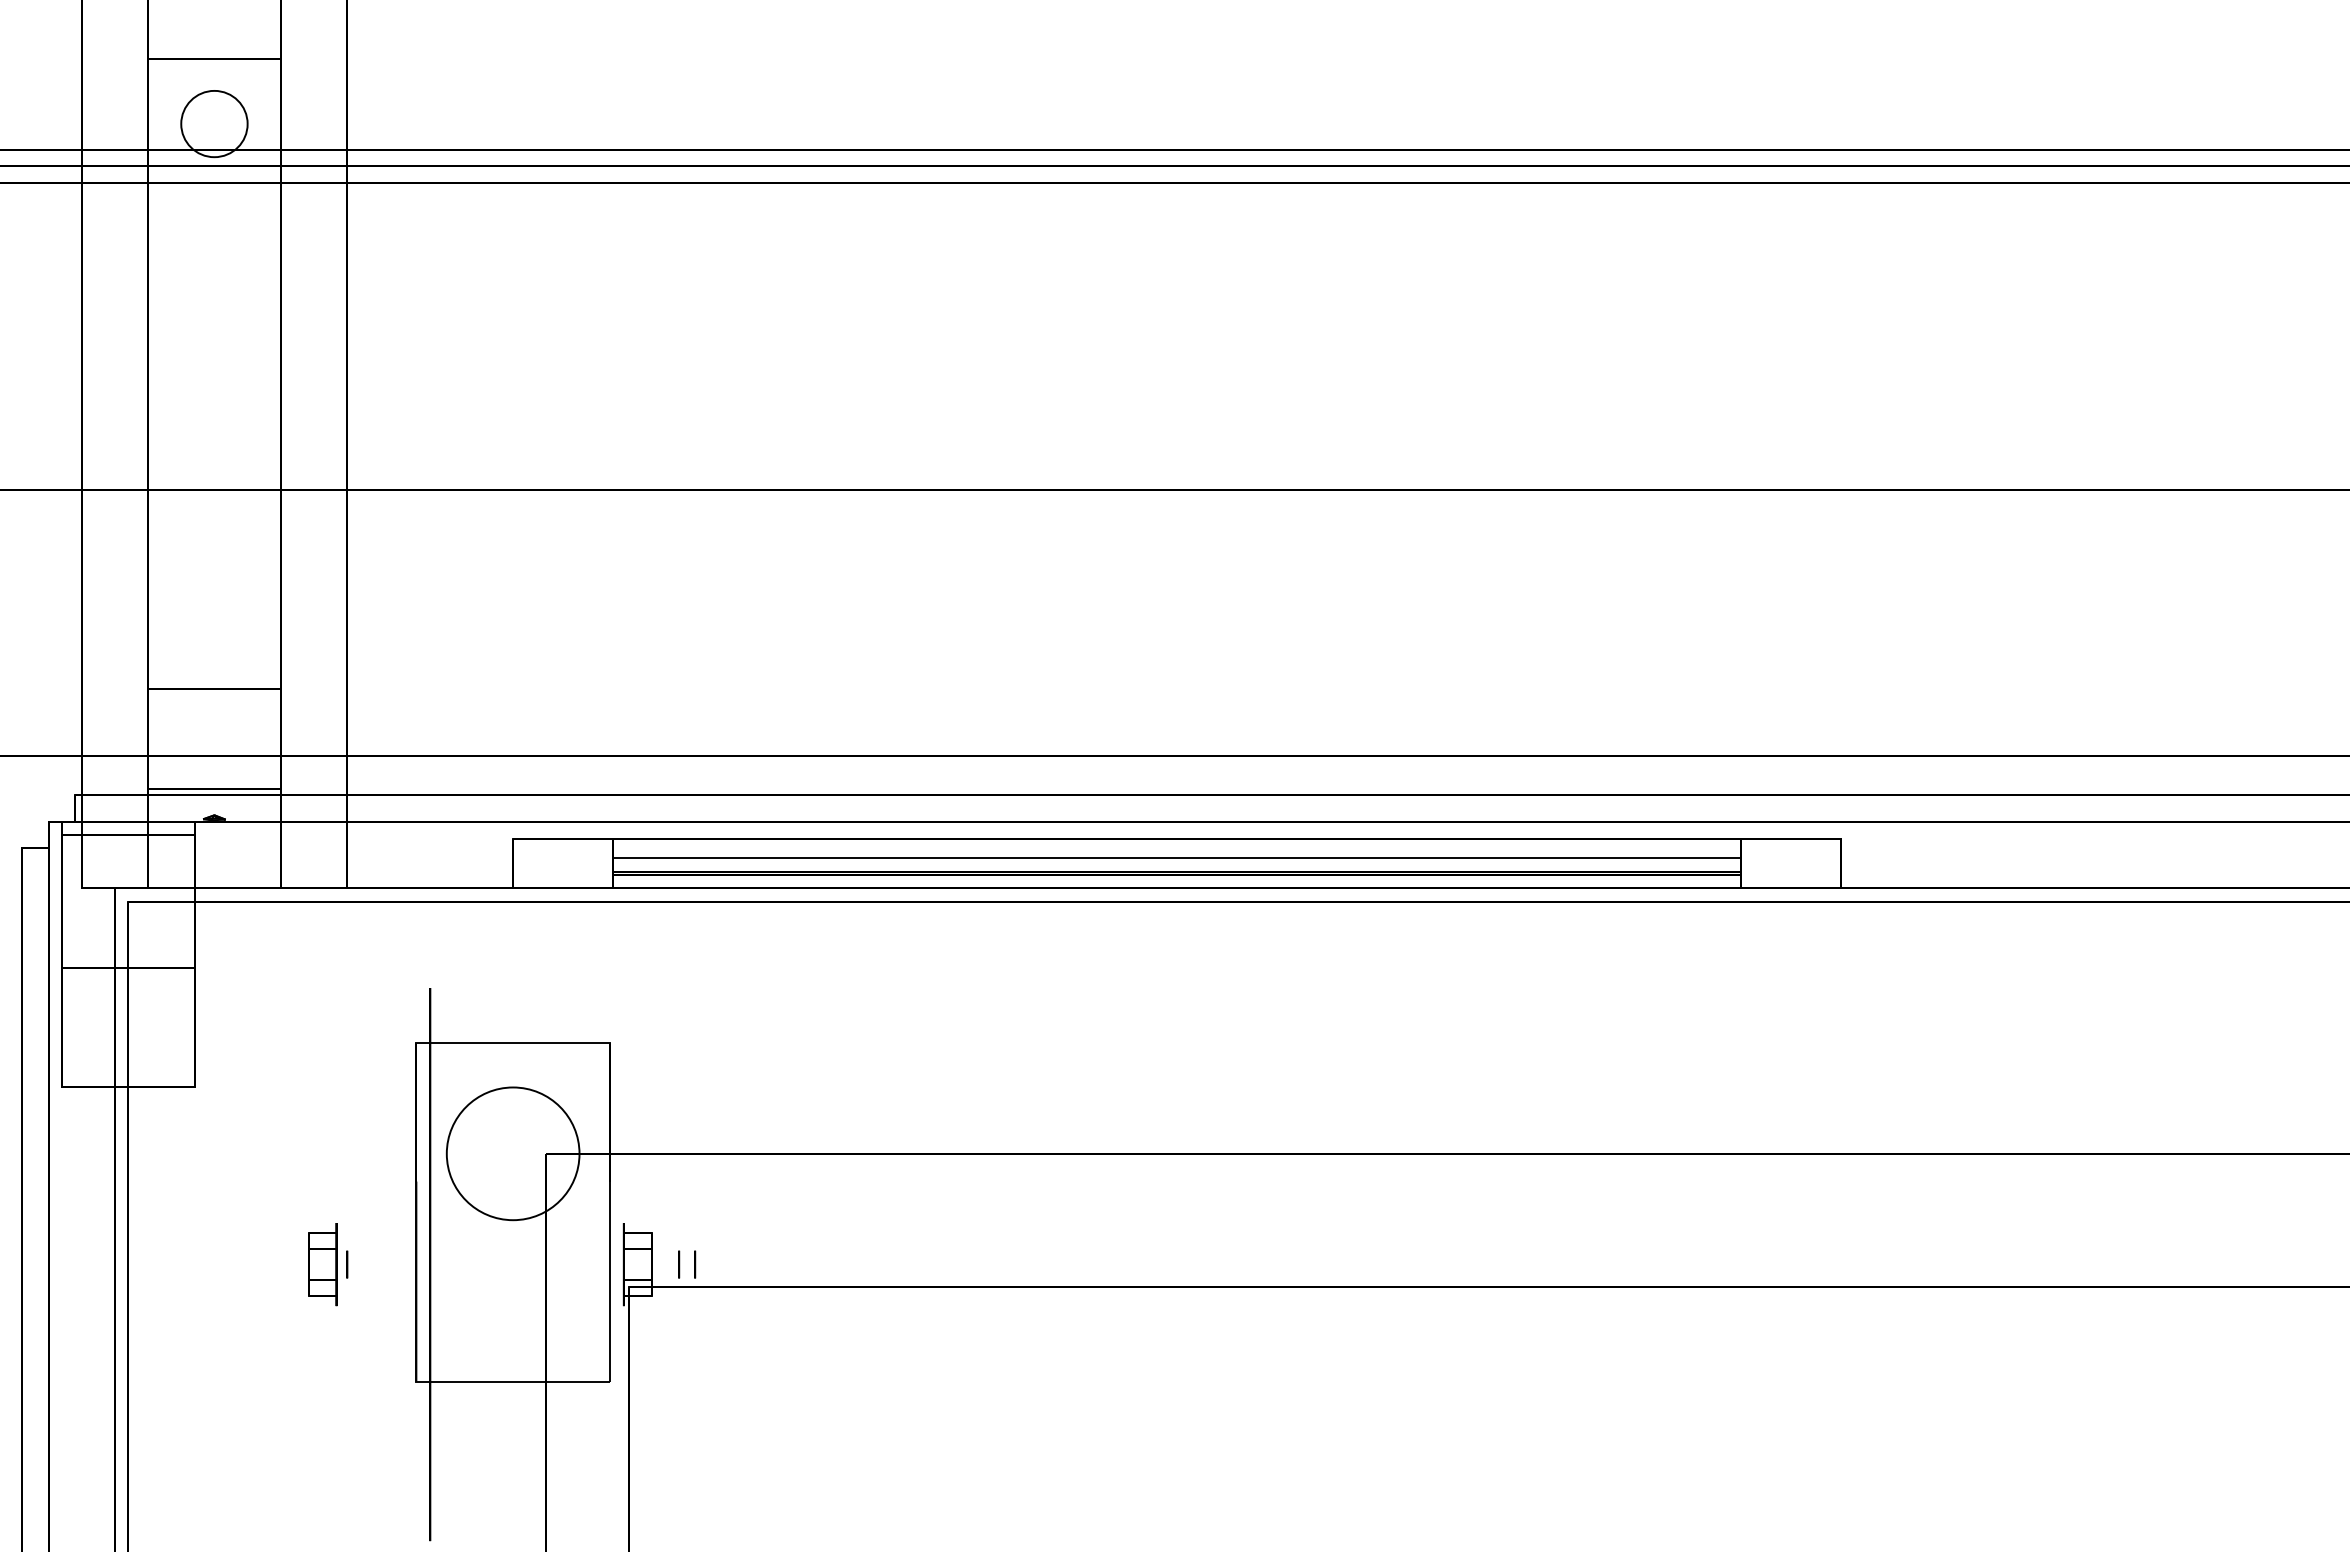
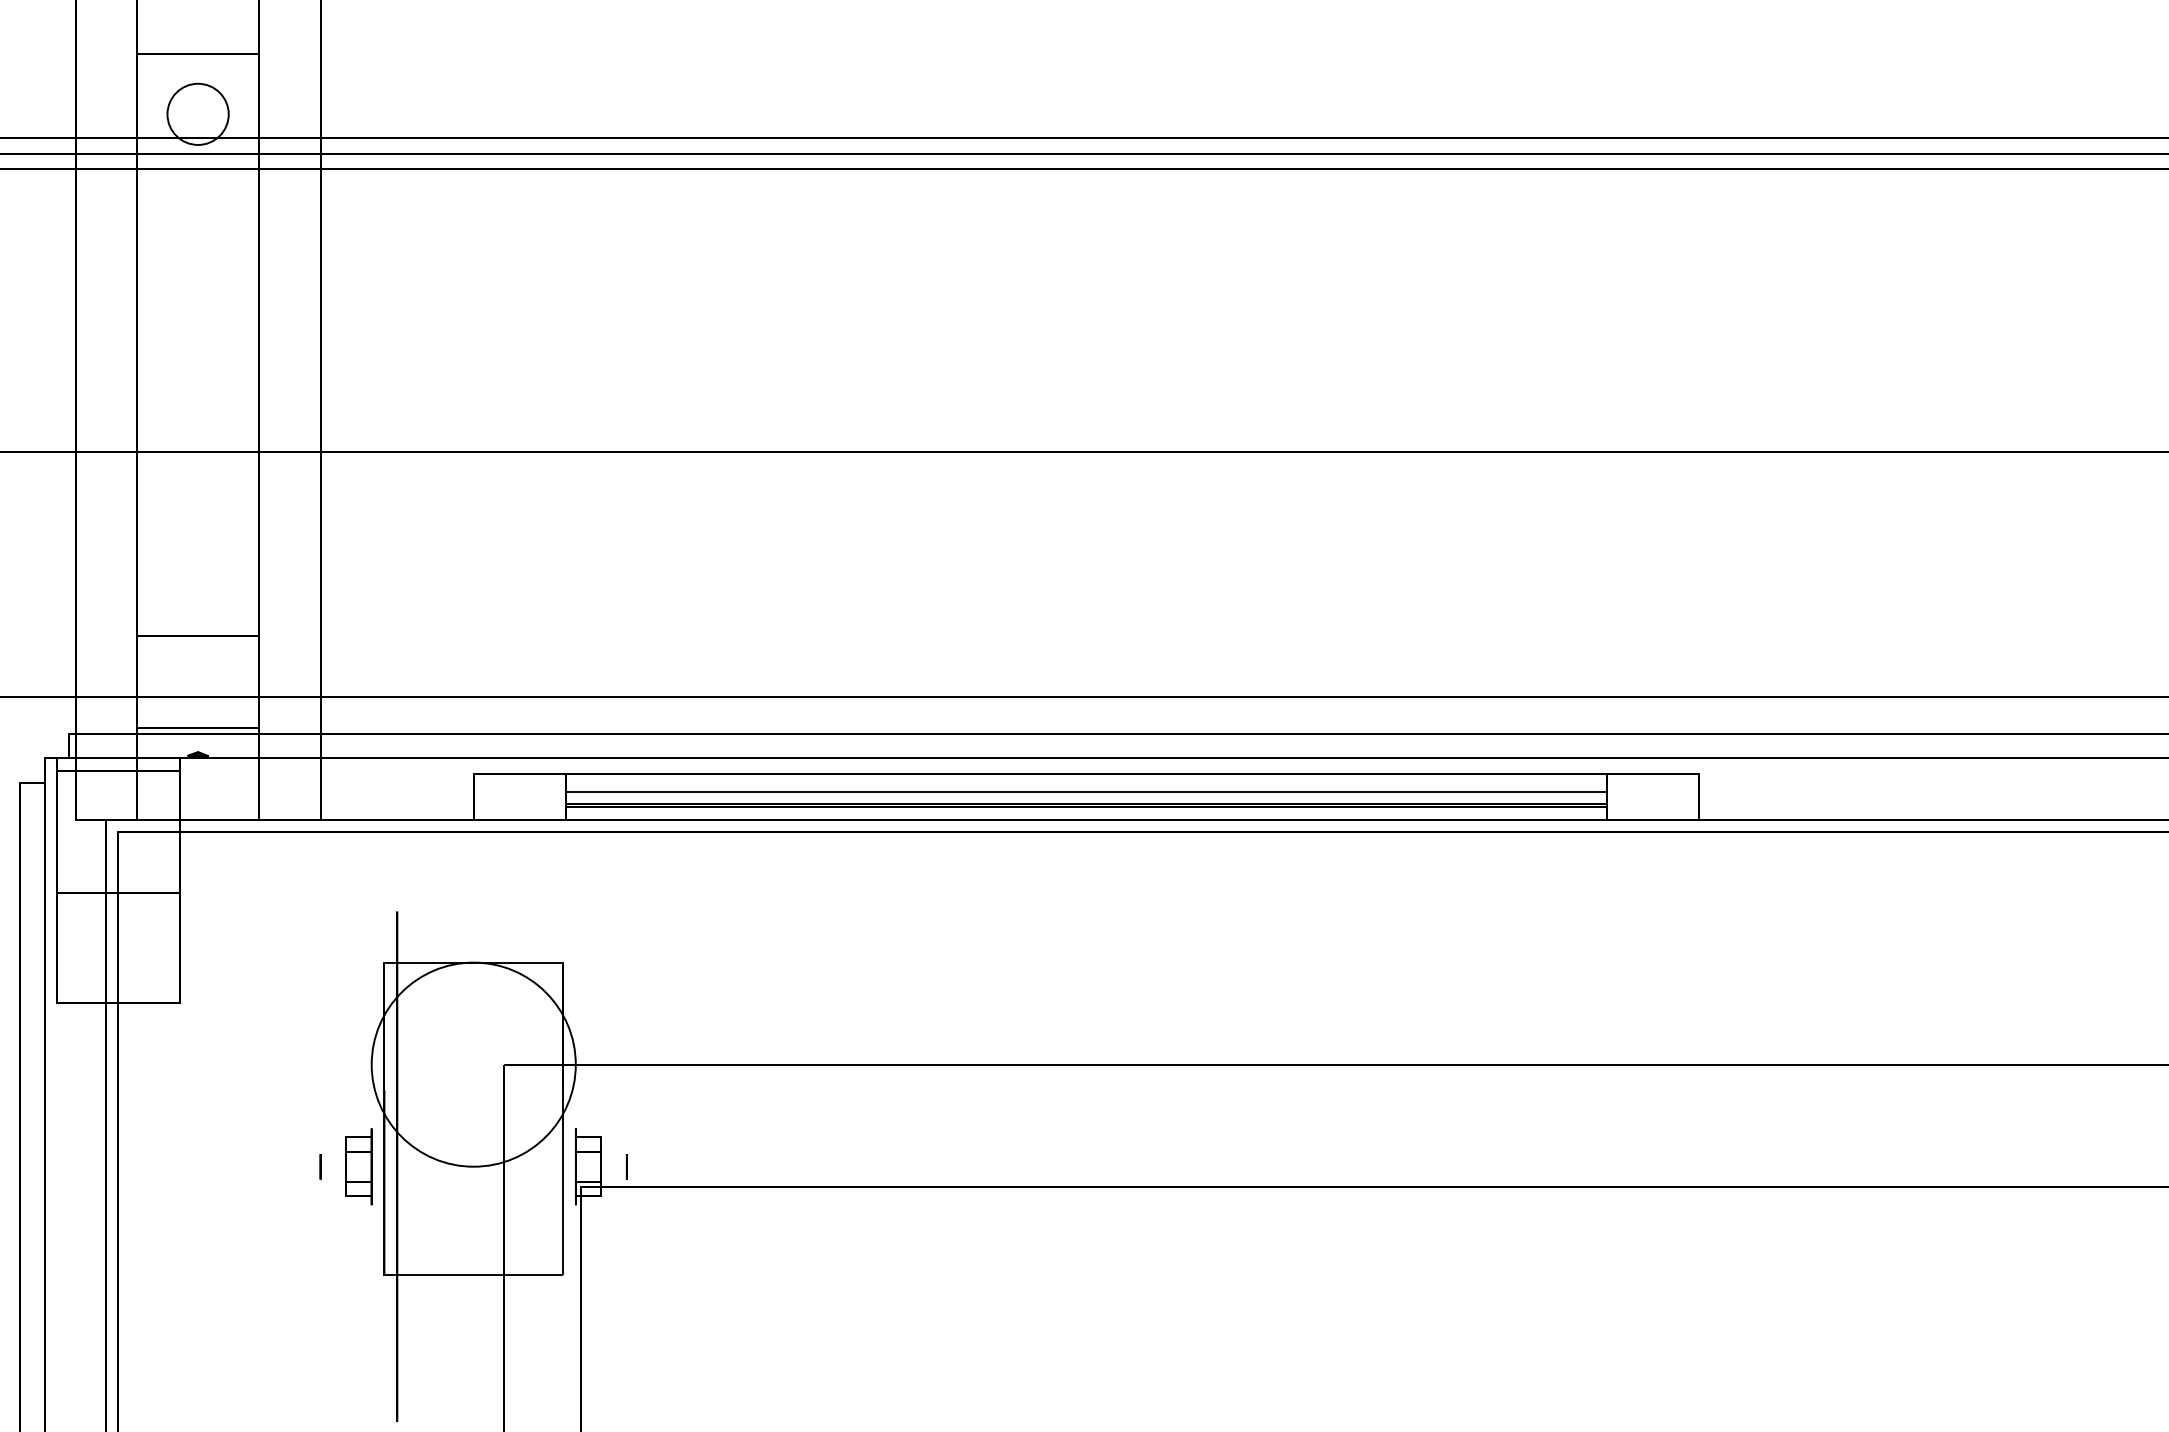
circle: (512, 1153) -> (473, 1064), size x1.67
part: (322, 1264) -> (358, 1166), moved
circle: (695, 1264) -> (642, 1166), removed

